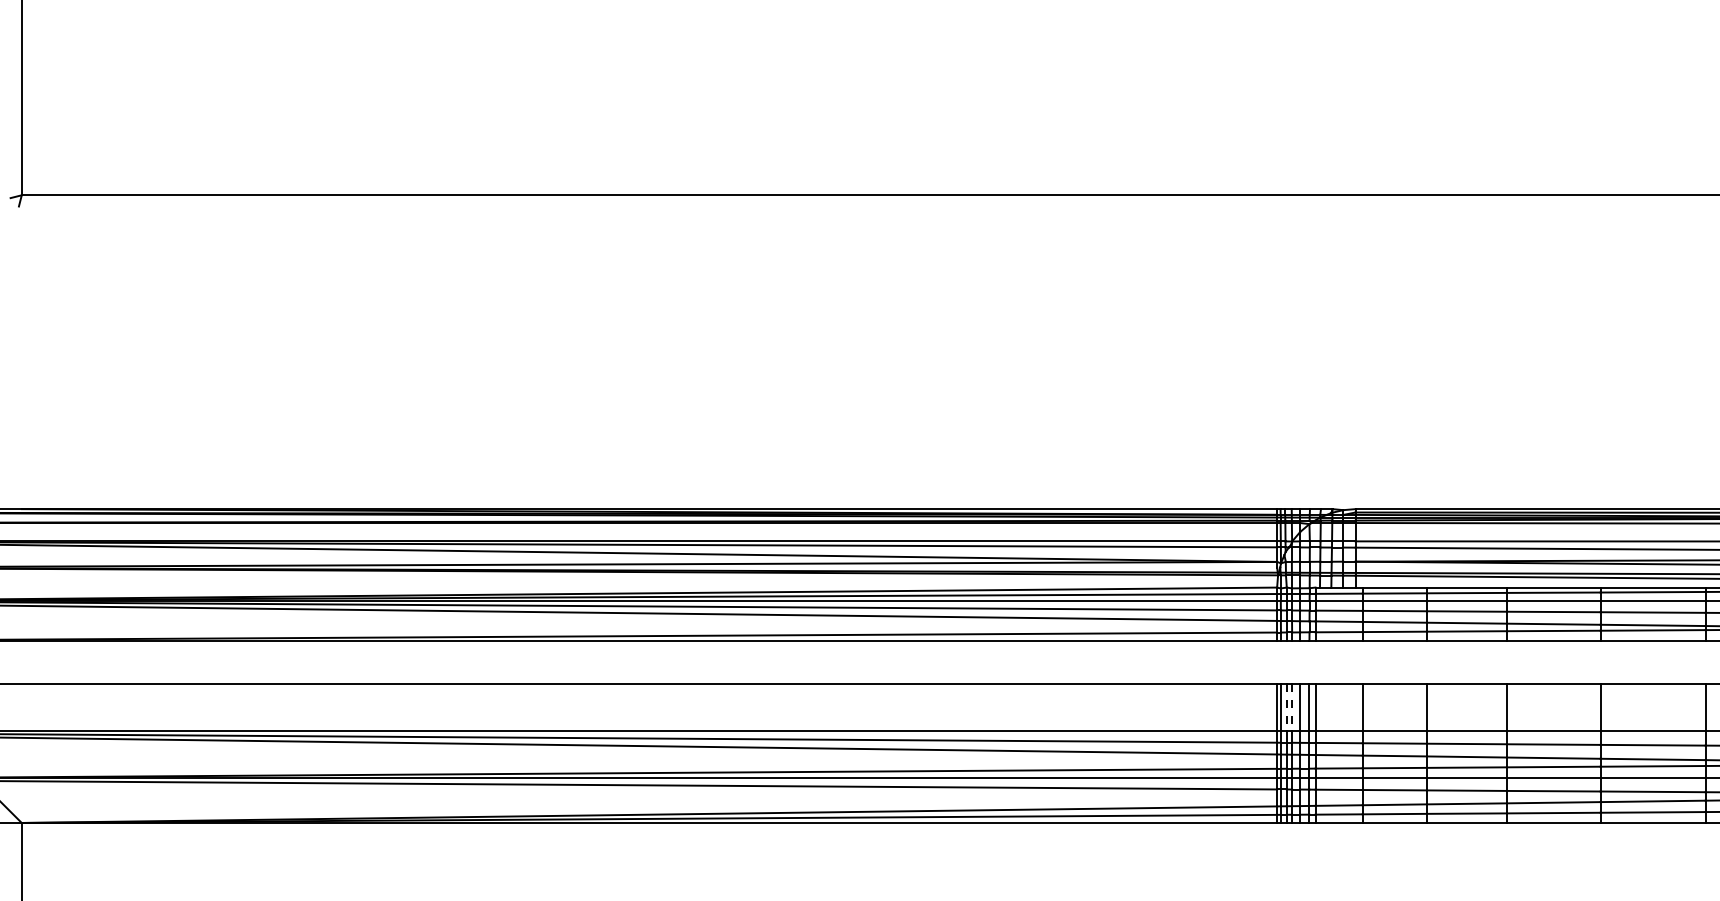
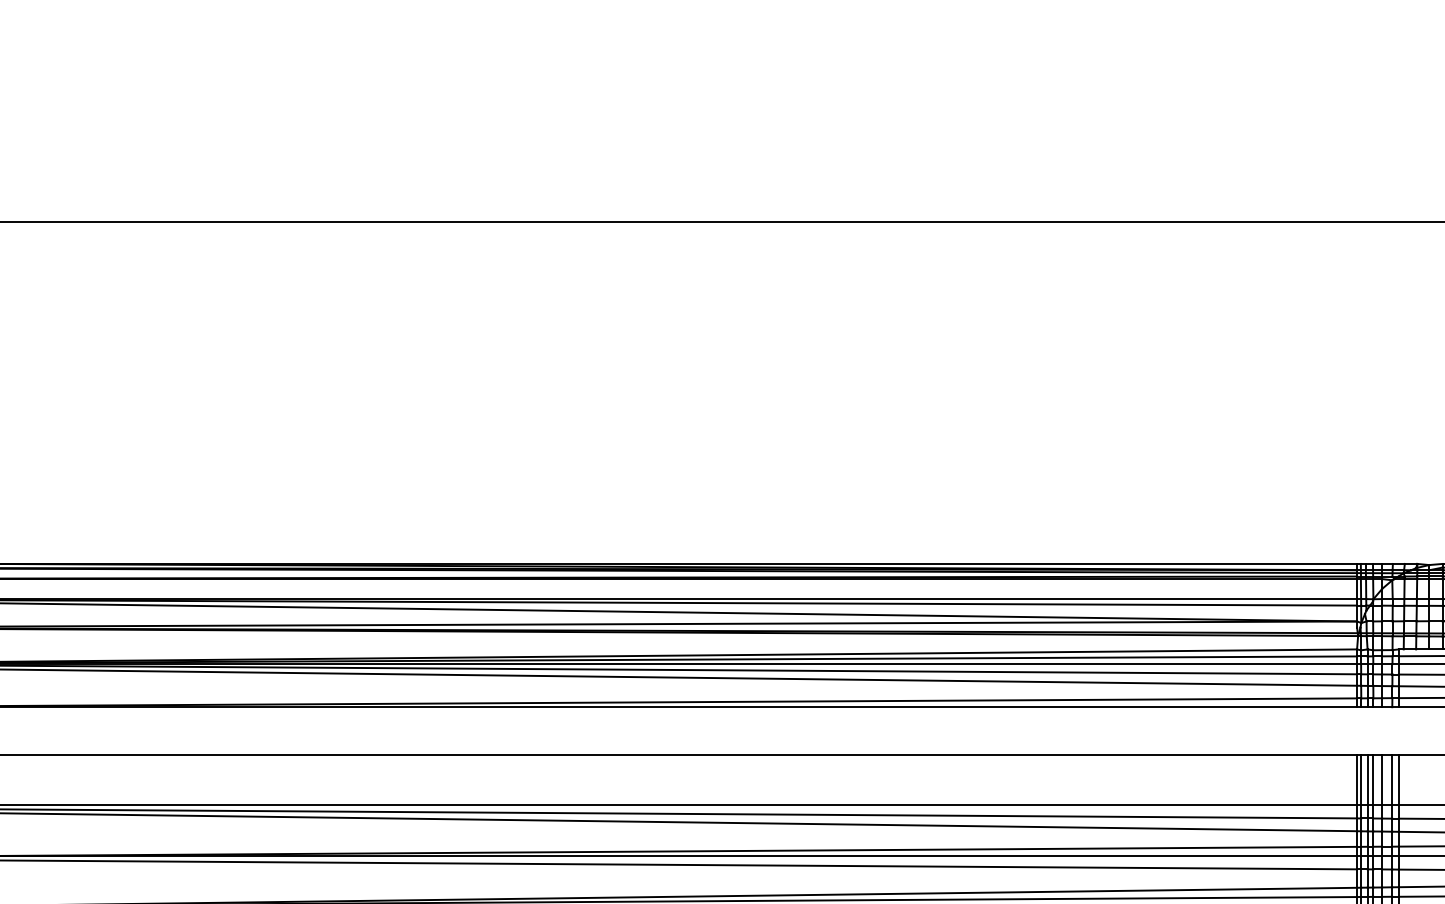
line: (1286, 708) -> (1367, 781), dashed -> solid
line: (1292, 708) -> (1373, 781), dashed -> solid

